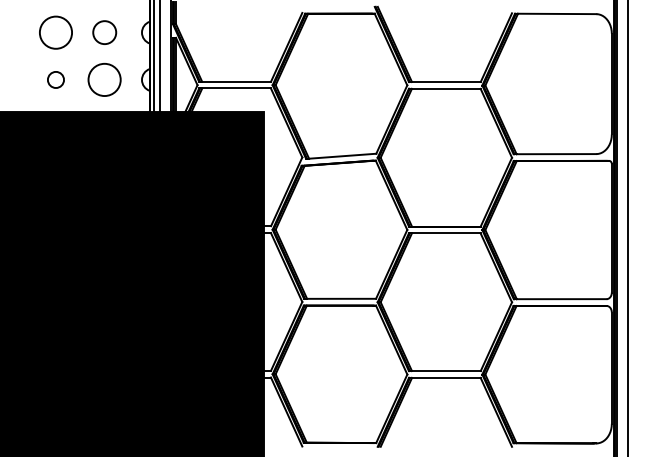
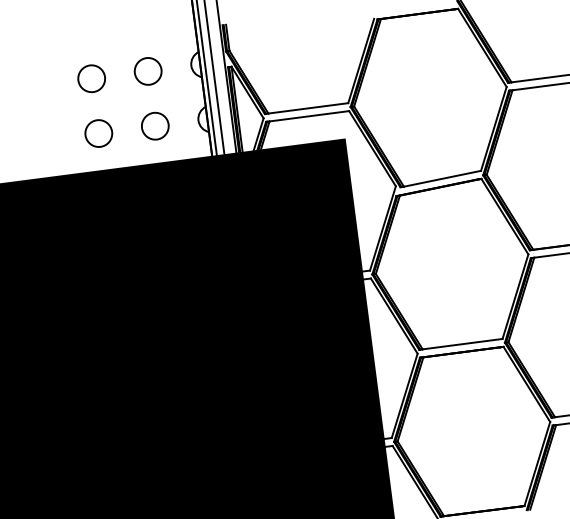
circle: (55, 32) -> (91, 78), size x0.71
circle: (55, 79) -> (98, 133), size x1.43
circle: (104, 79) -> (154, 125), size x0.71

